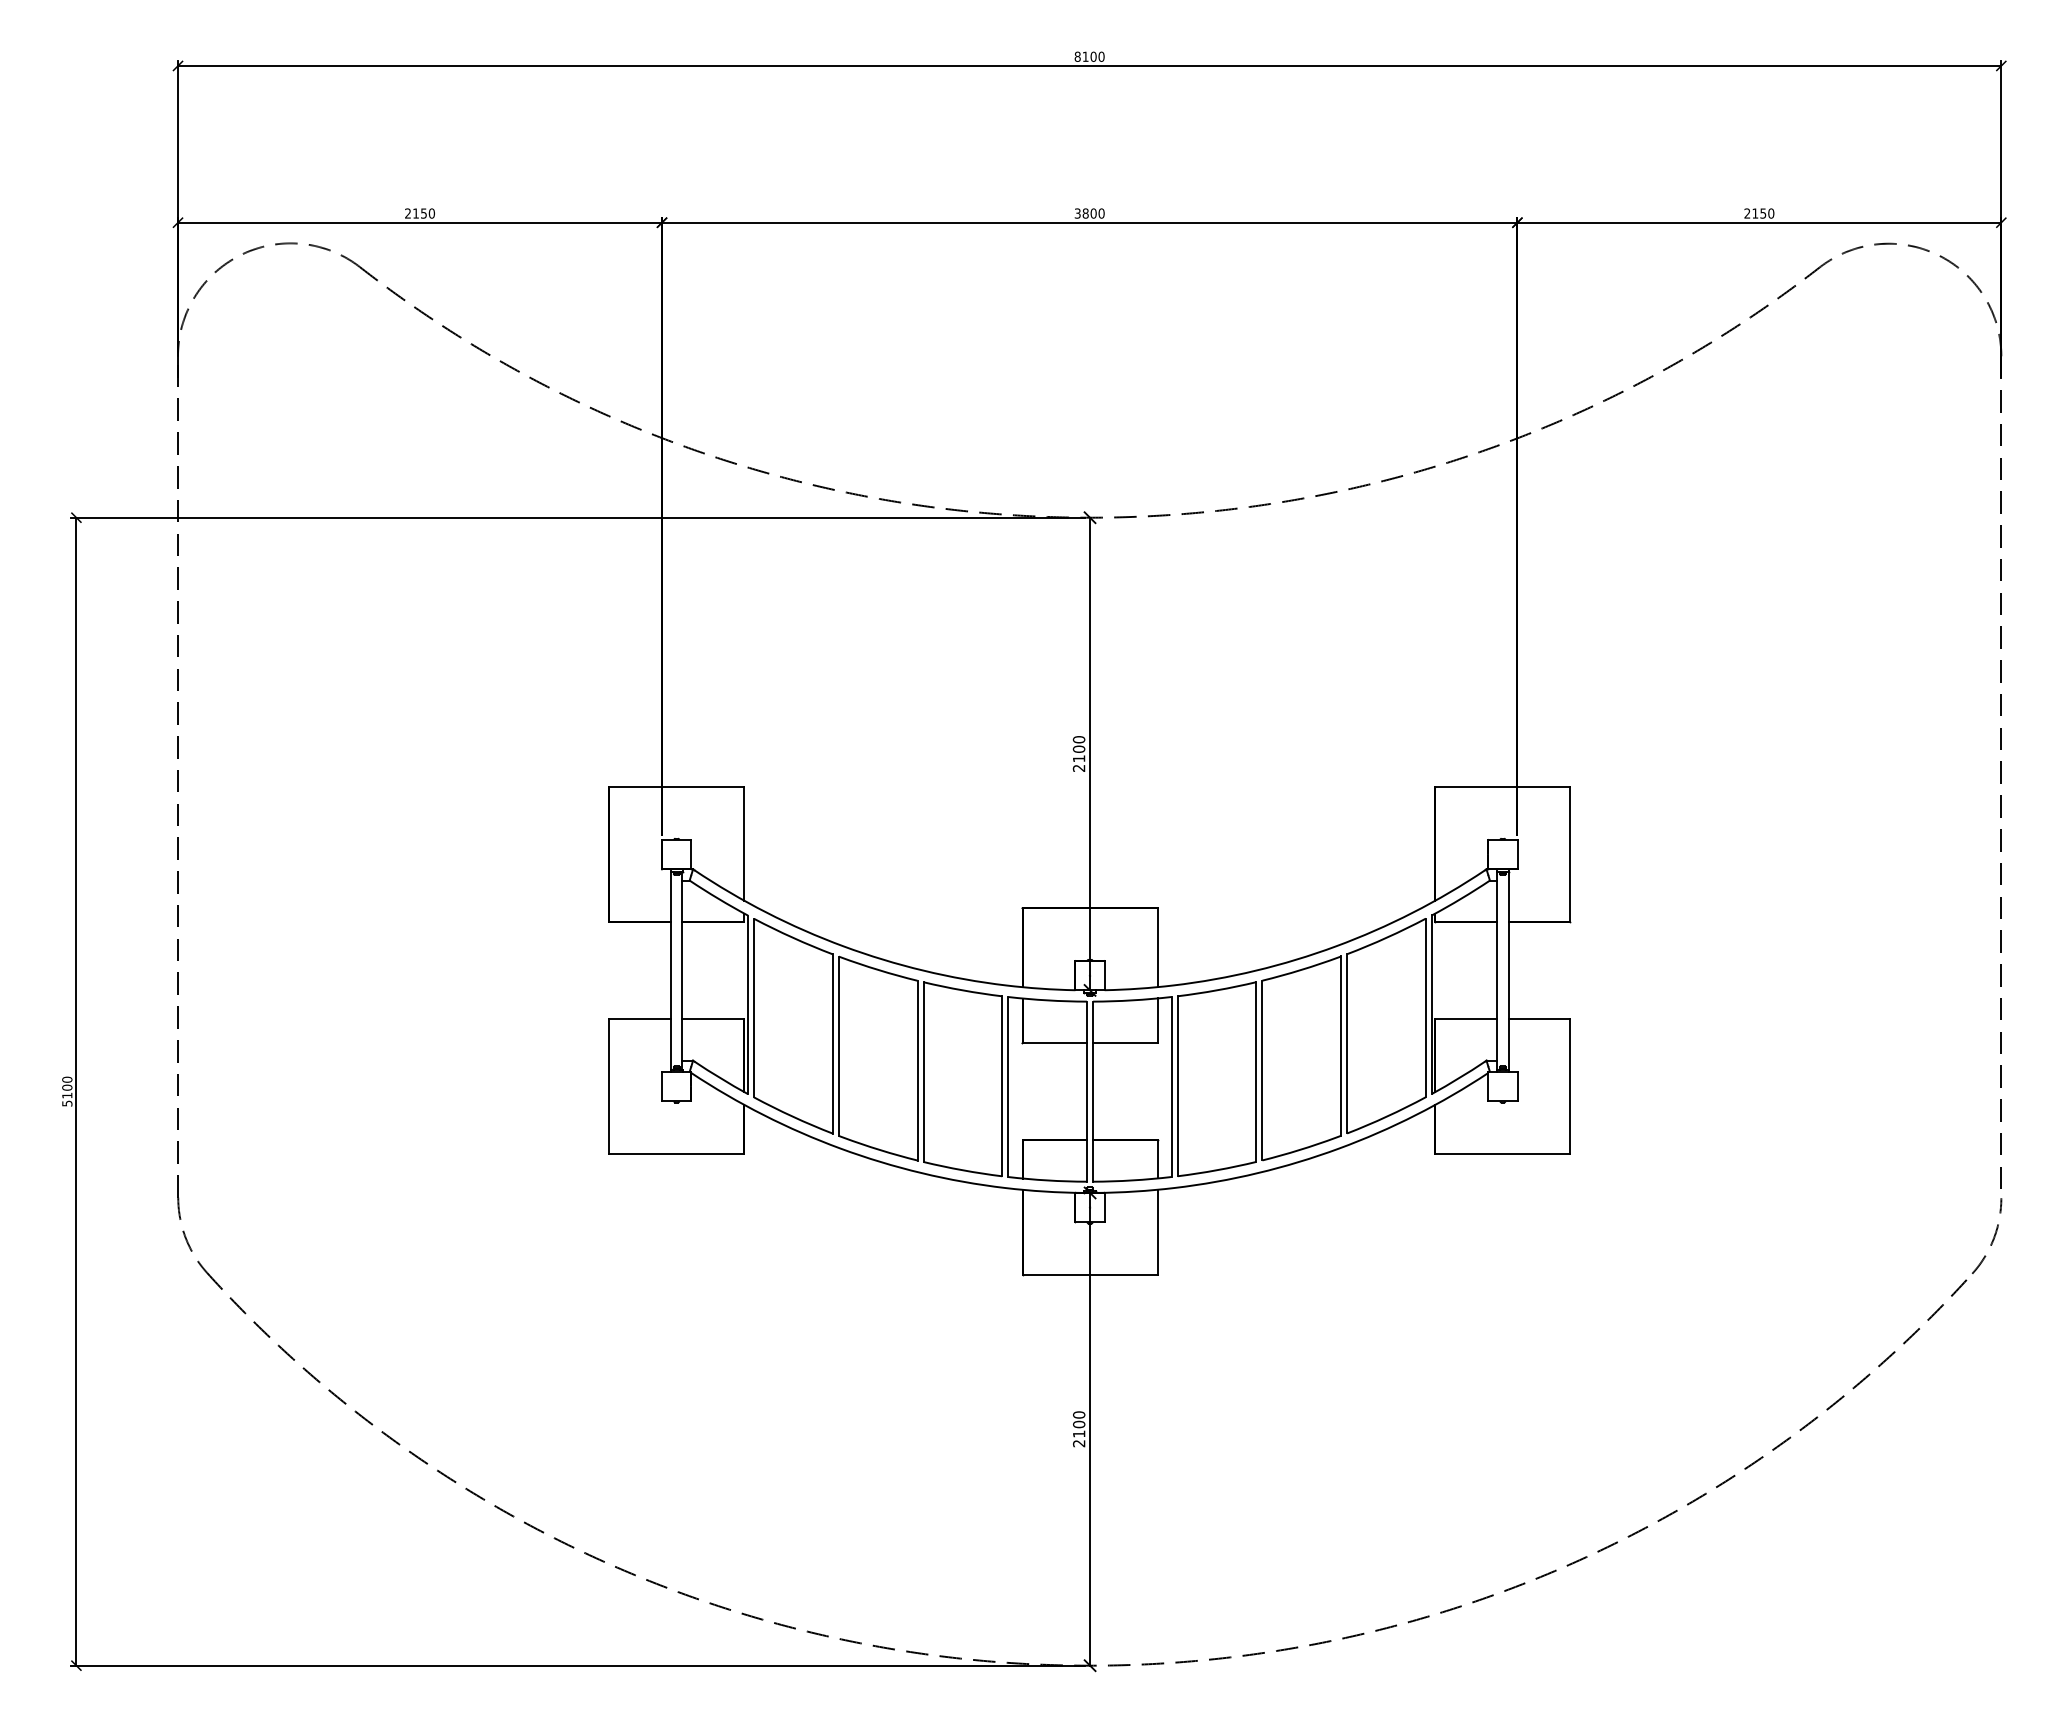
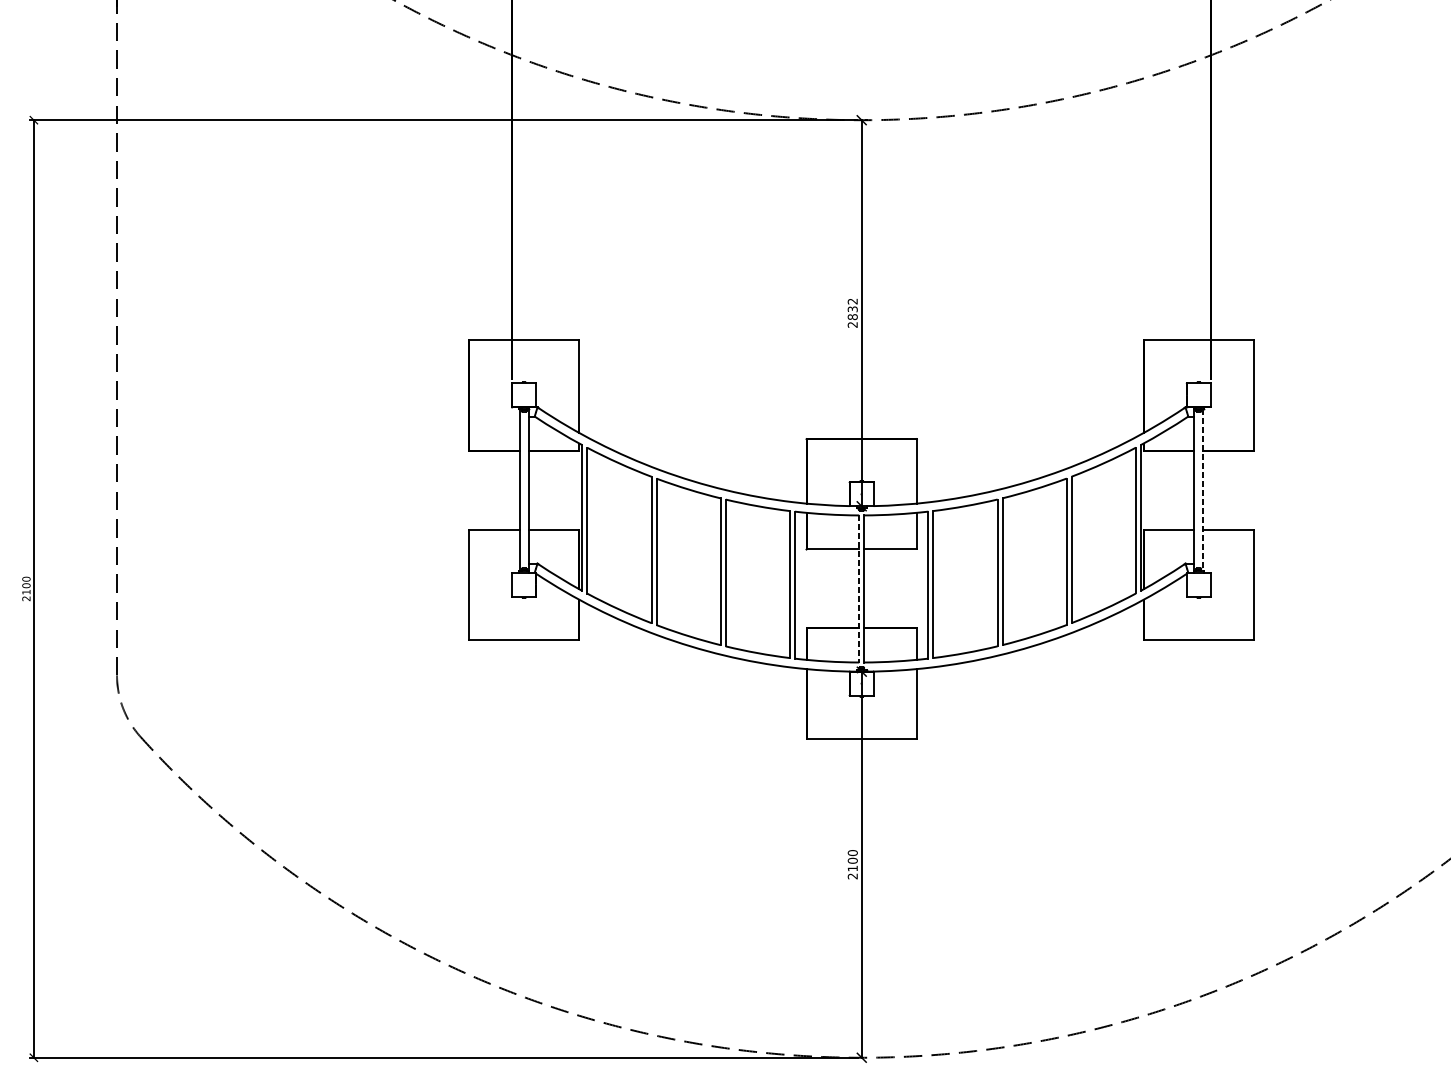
text: (1078, 749) -> (852, 309), 2100 -> 2832
line: (1508, 971) -> (1203, 490), solid -> dashed
line: (1087, 1092) -> (859, 589), solid -> dashed
text: (67, 1103) -> (26, 598), 5100 -> 2100

